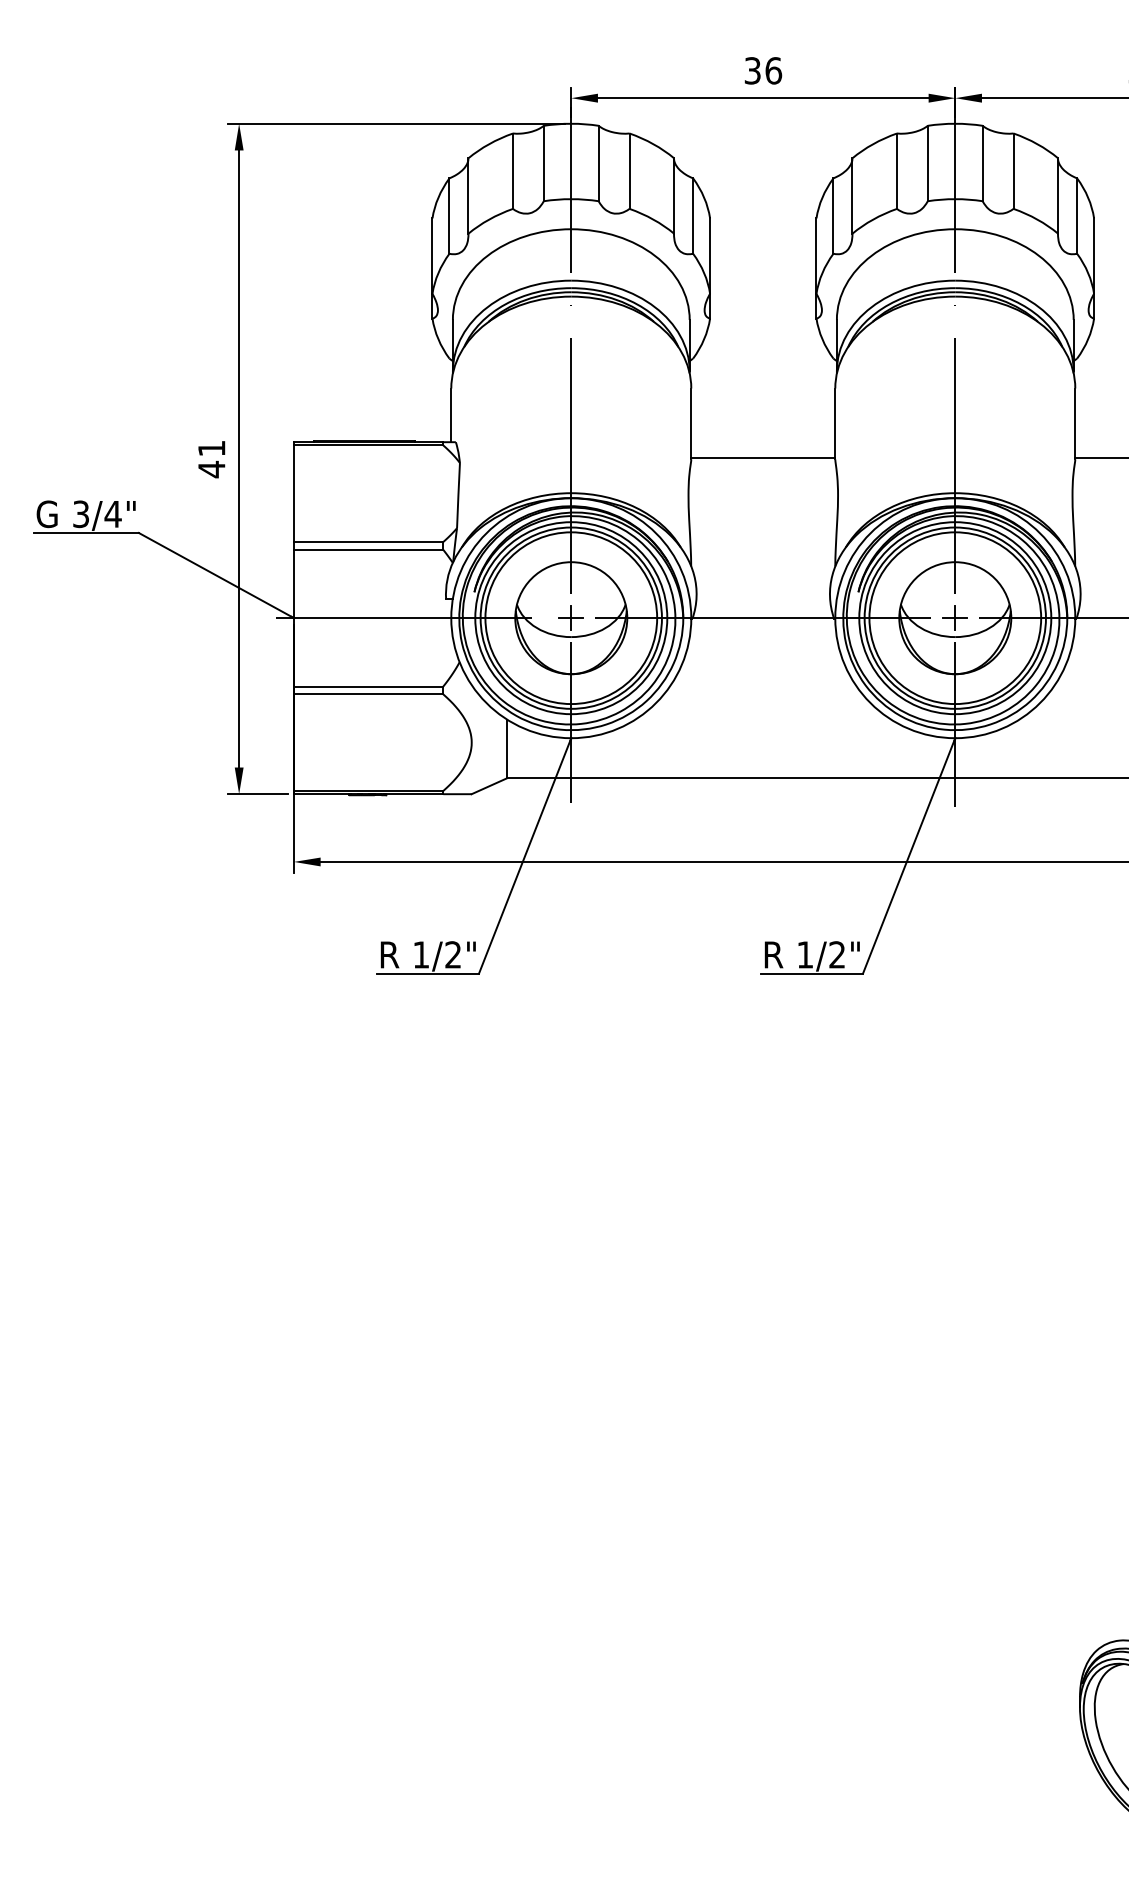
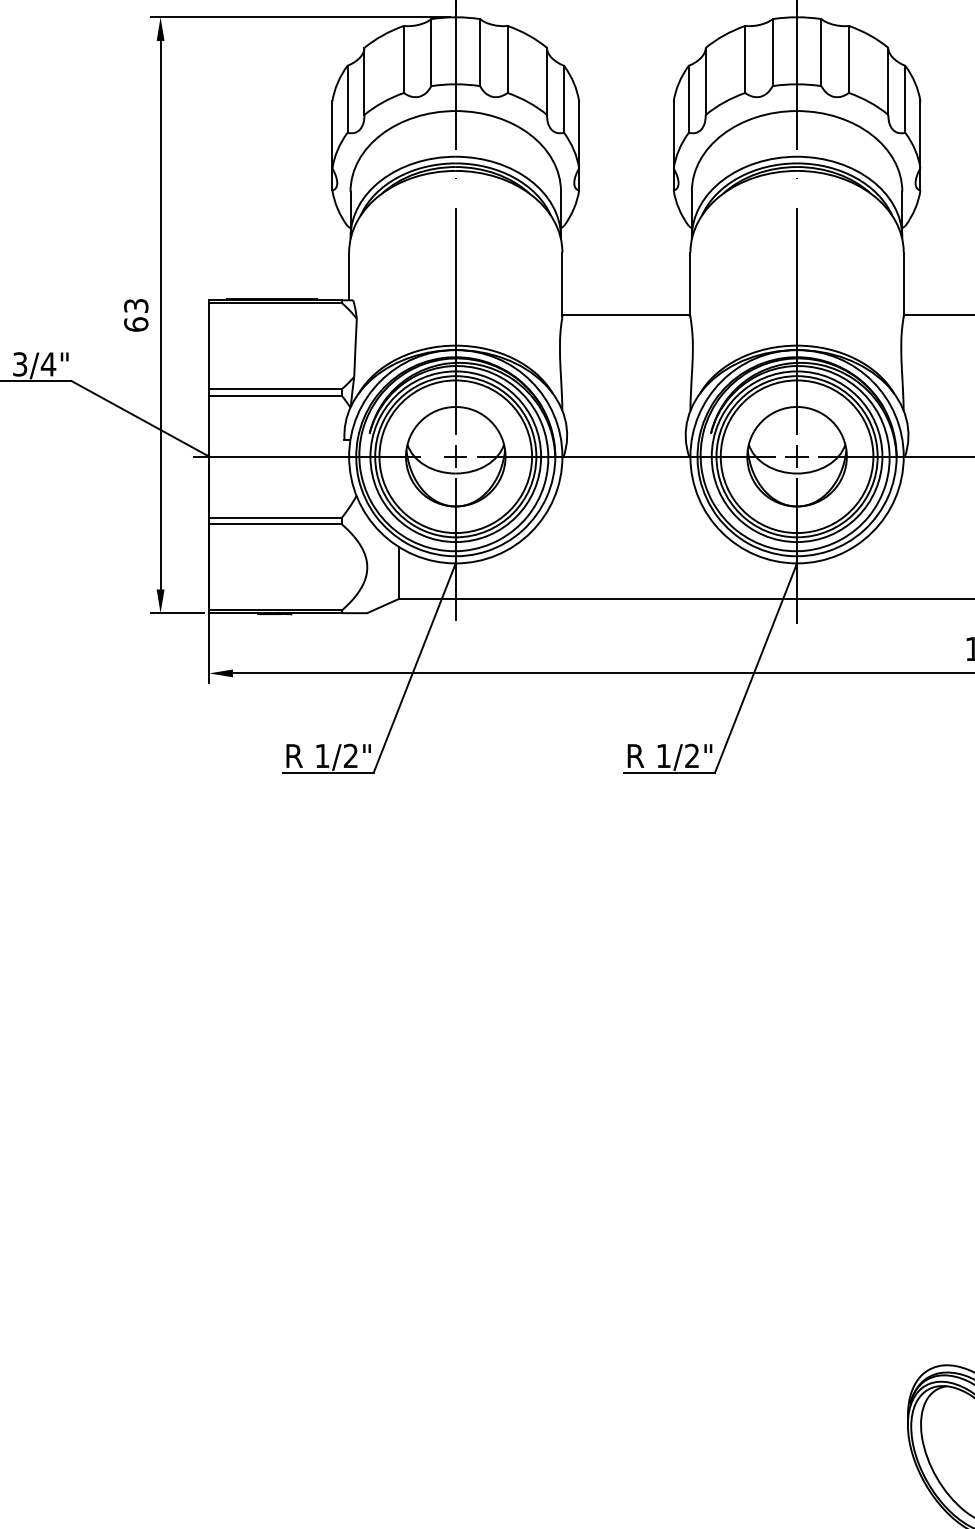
text: (211, 459) -> (135, 315), 41 -> 63

